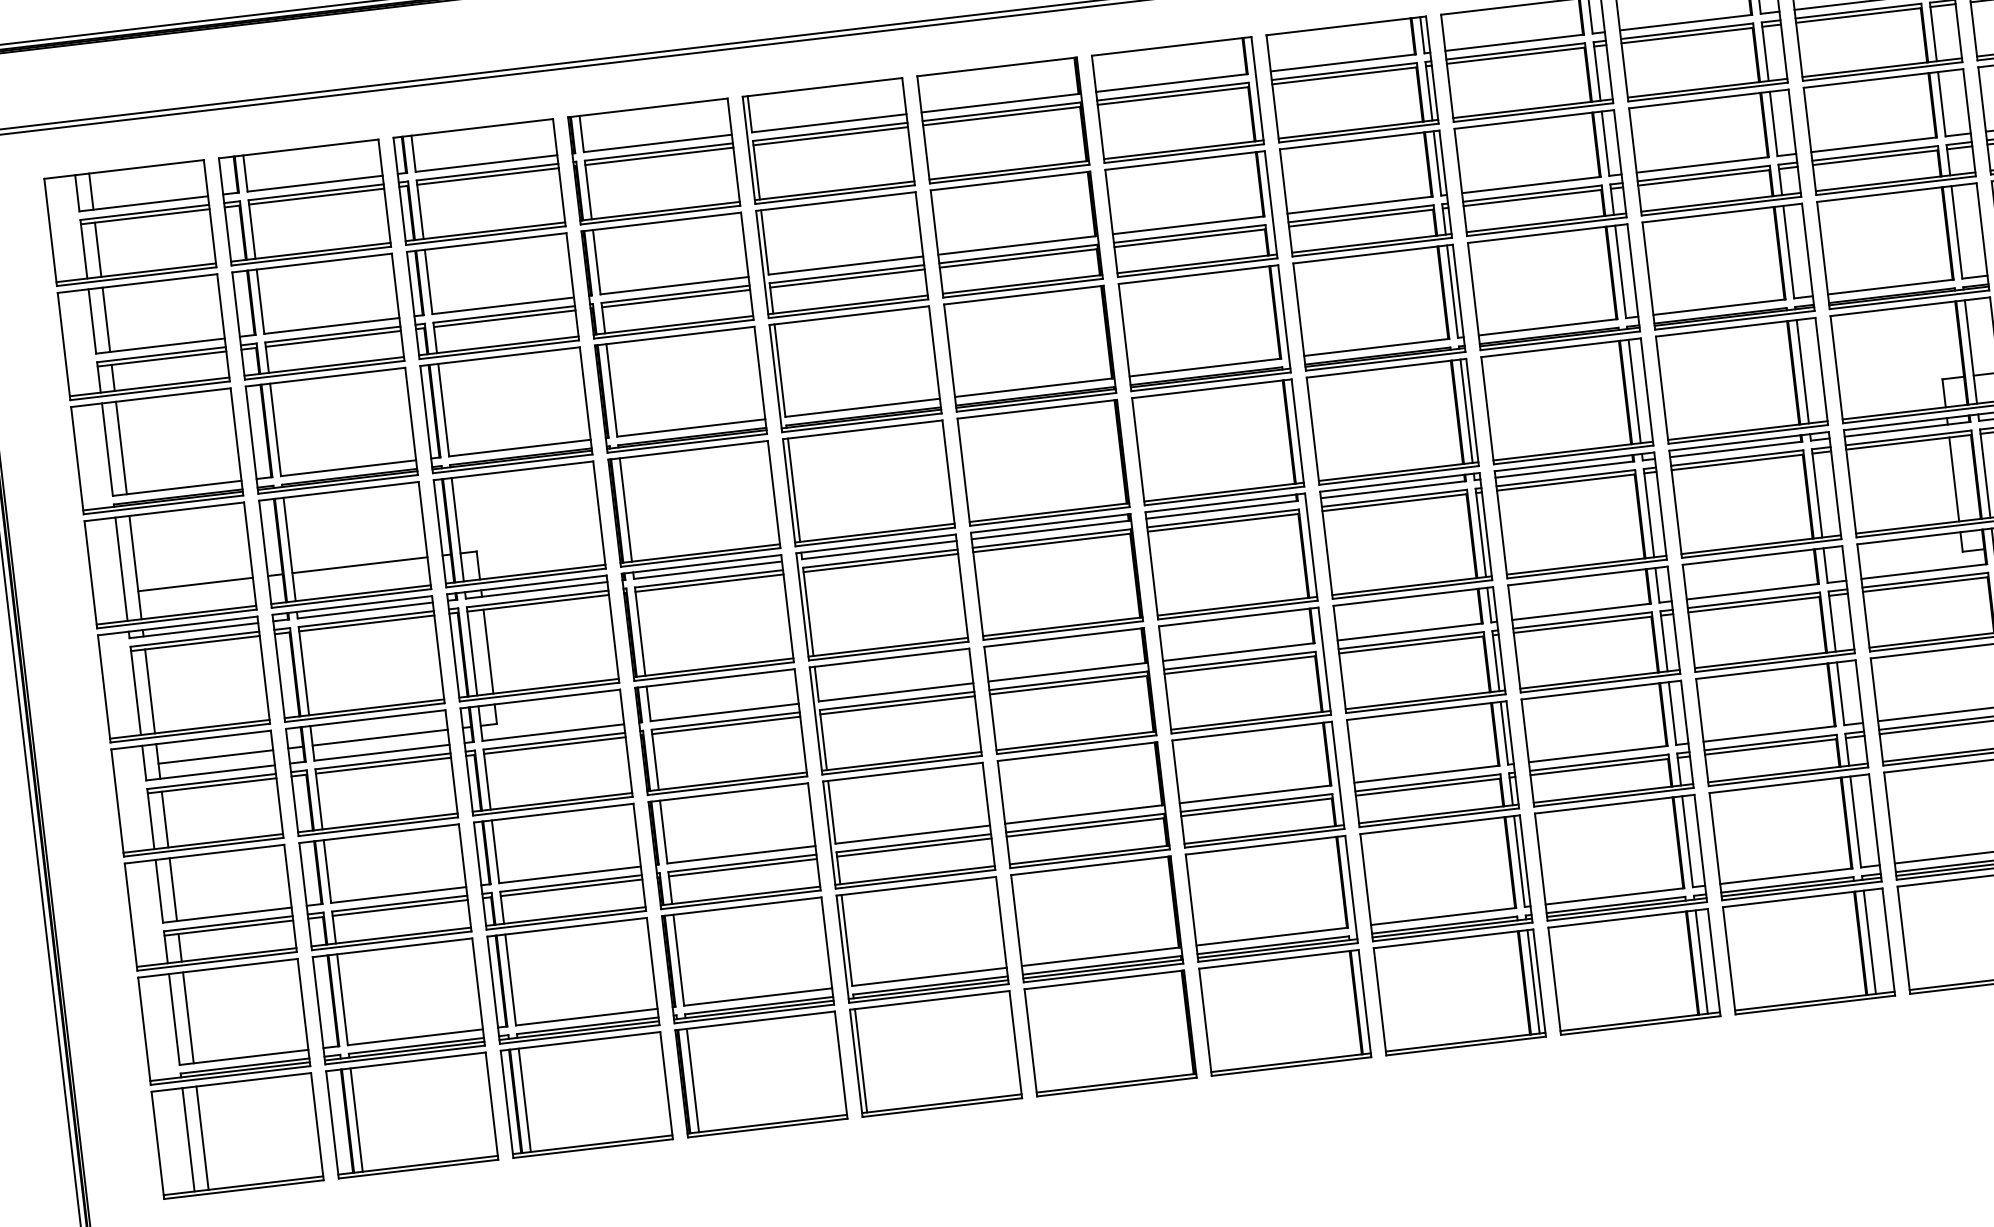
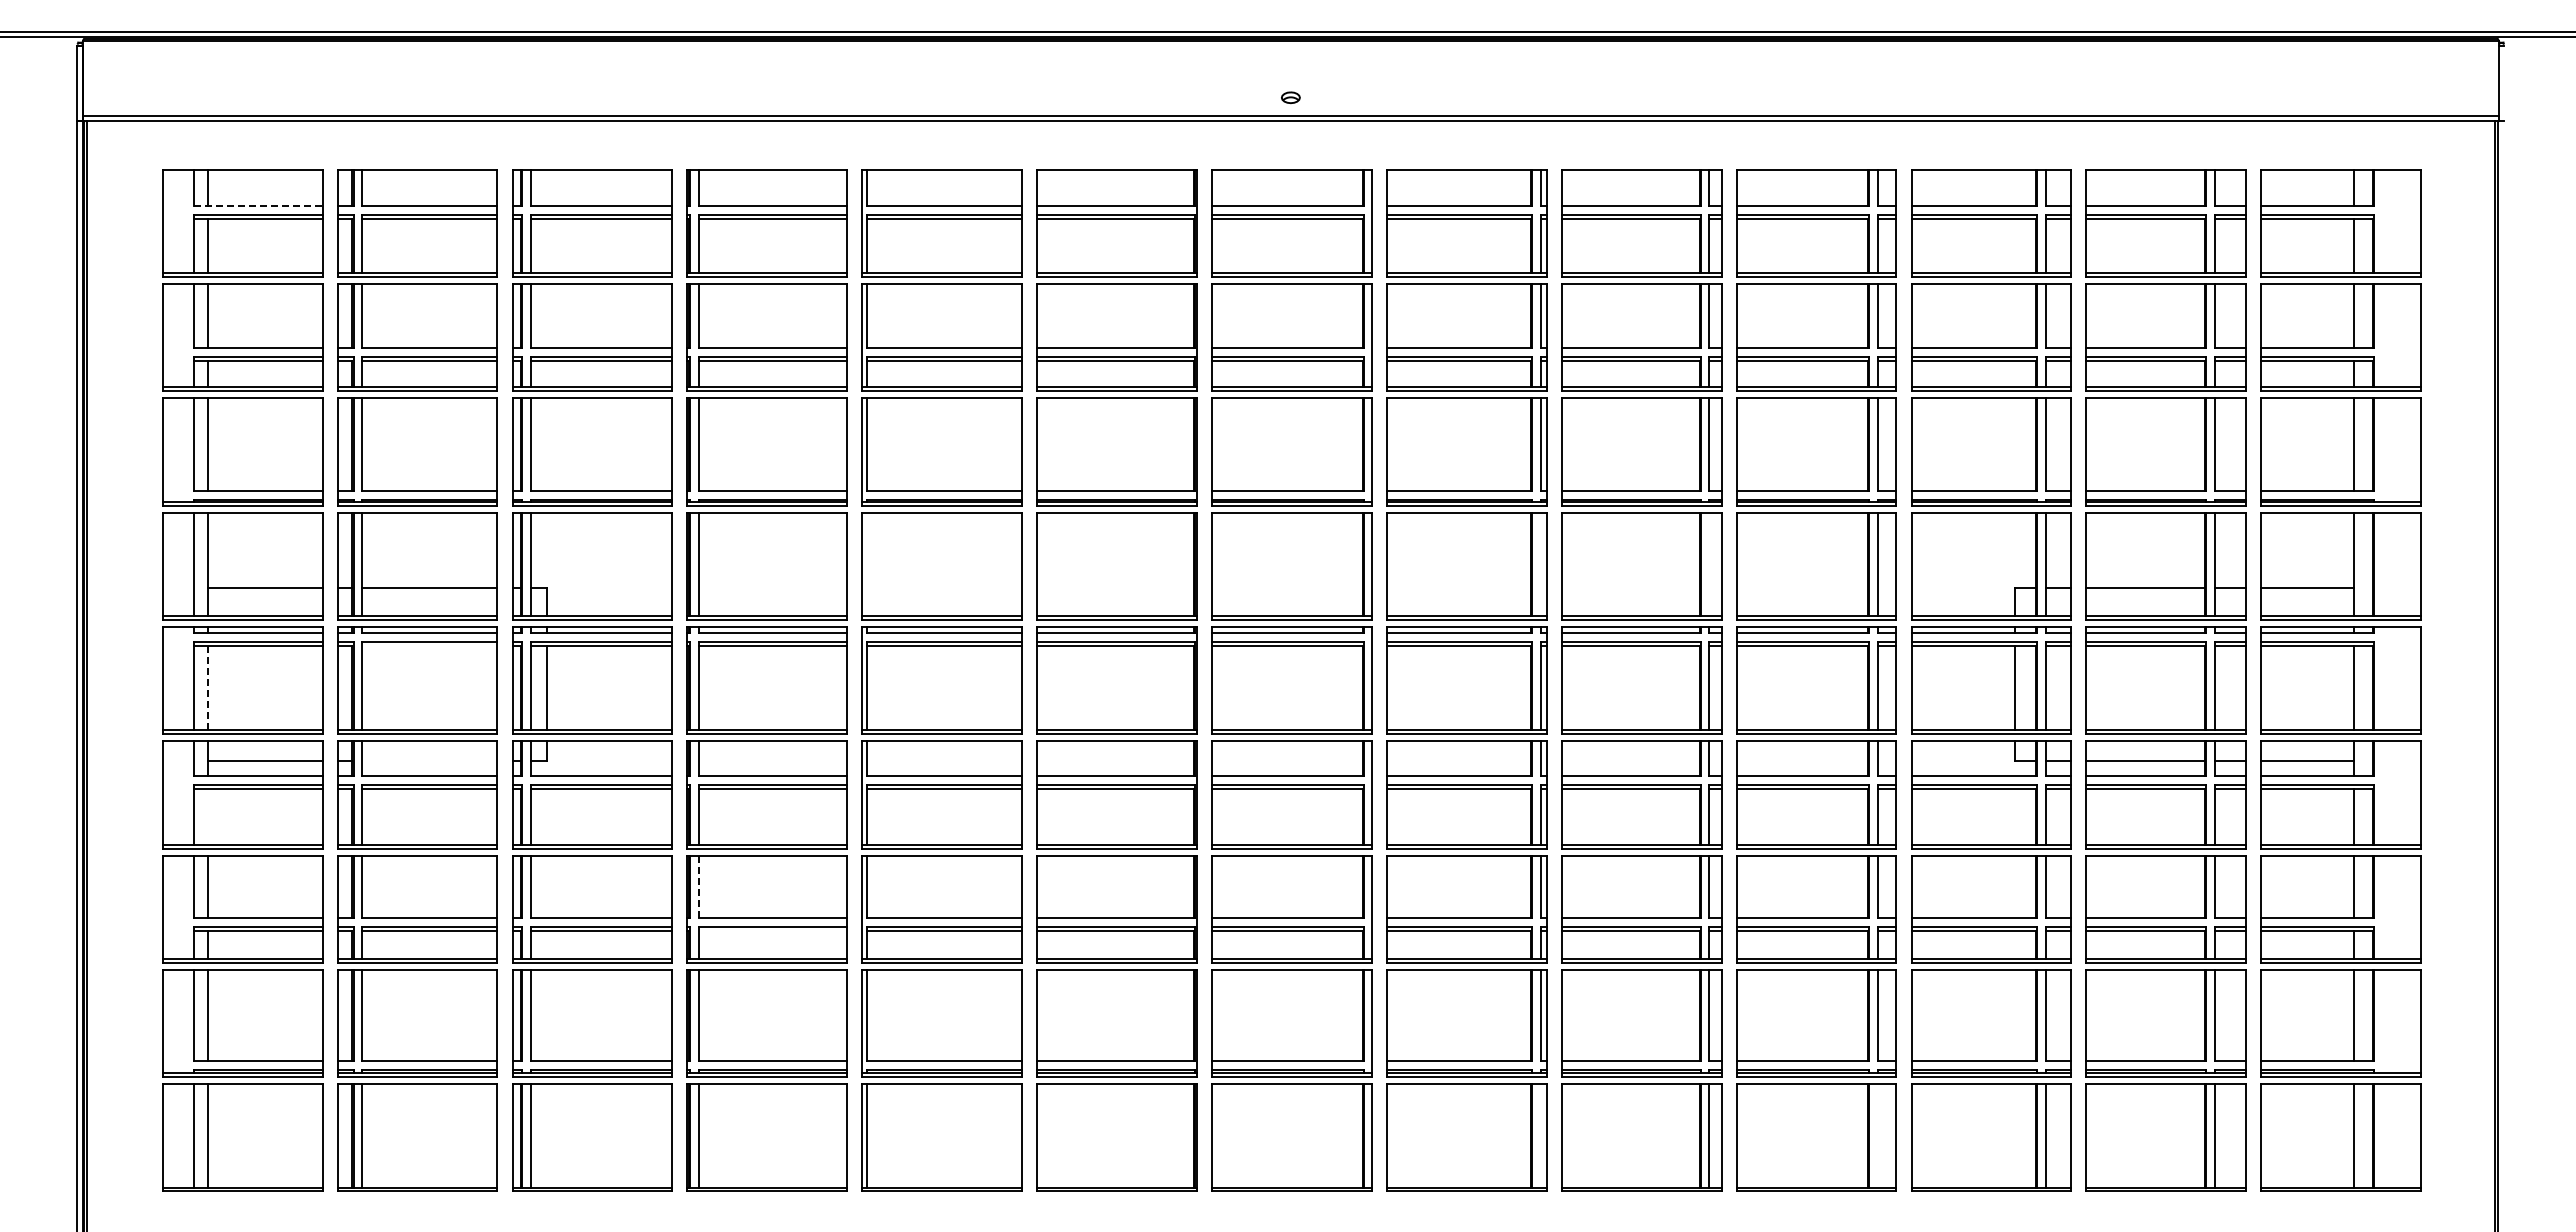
line: (144, 203) -> (258, 205), solid -> dashed
line: (1634, 391) -> (1709, 564), removed
line: (1466, 411) -> (1540, 564), removed
line: (794, 490) -> (867, 564), removed
line: (366, 623) -> (429, 646), removed
line: (149, 691) -> (207, 688), solid -> dashed
line: (379, 737) -> (429, 760), removed
line: (164, 819) -> (207, 816), removed
line: (663, 832) -> (698, 887), solid -> dashed
line: (742, 867) -> (772, 931), removed
line: (1869, 942) -> (1877, 1135), removed
line: (1533, 981) -> (1540, 1135), removed

